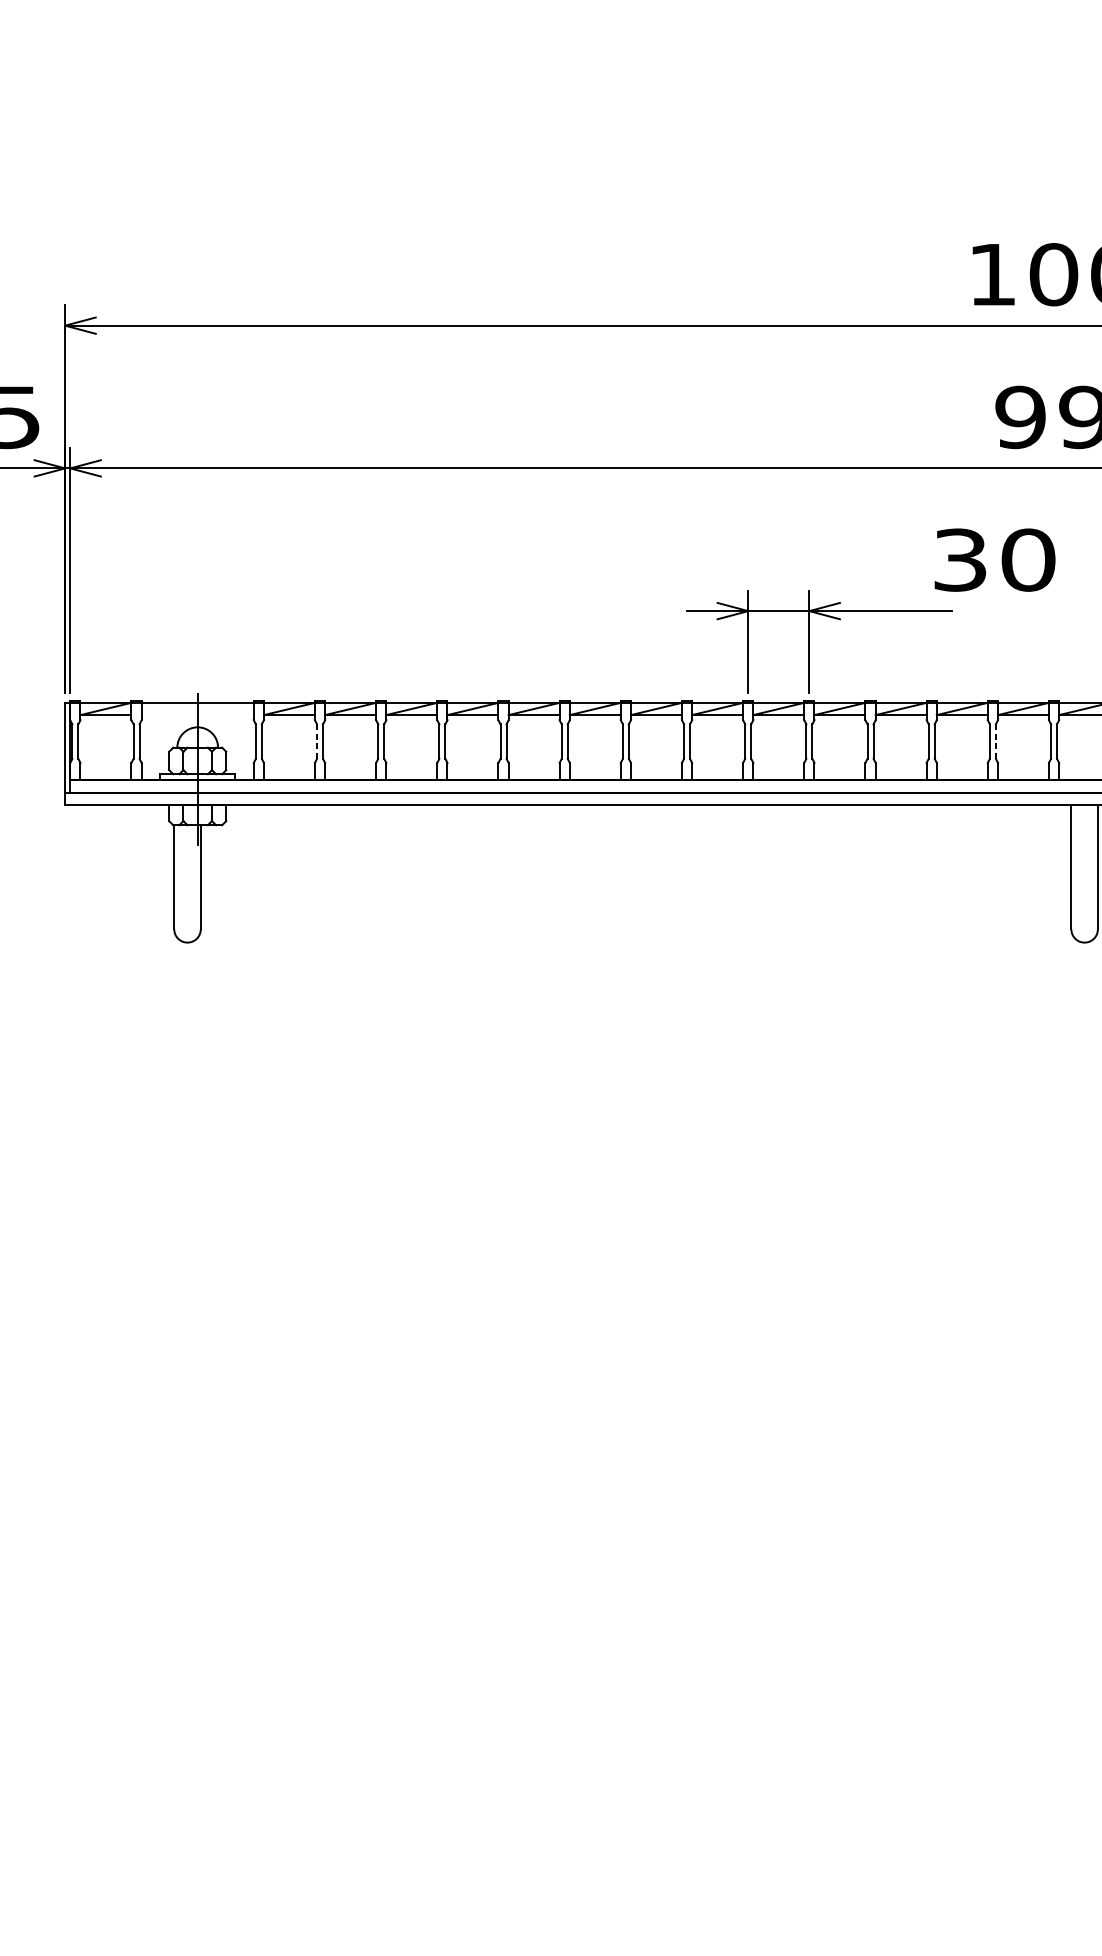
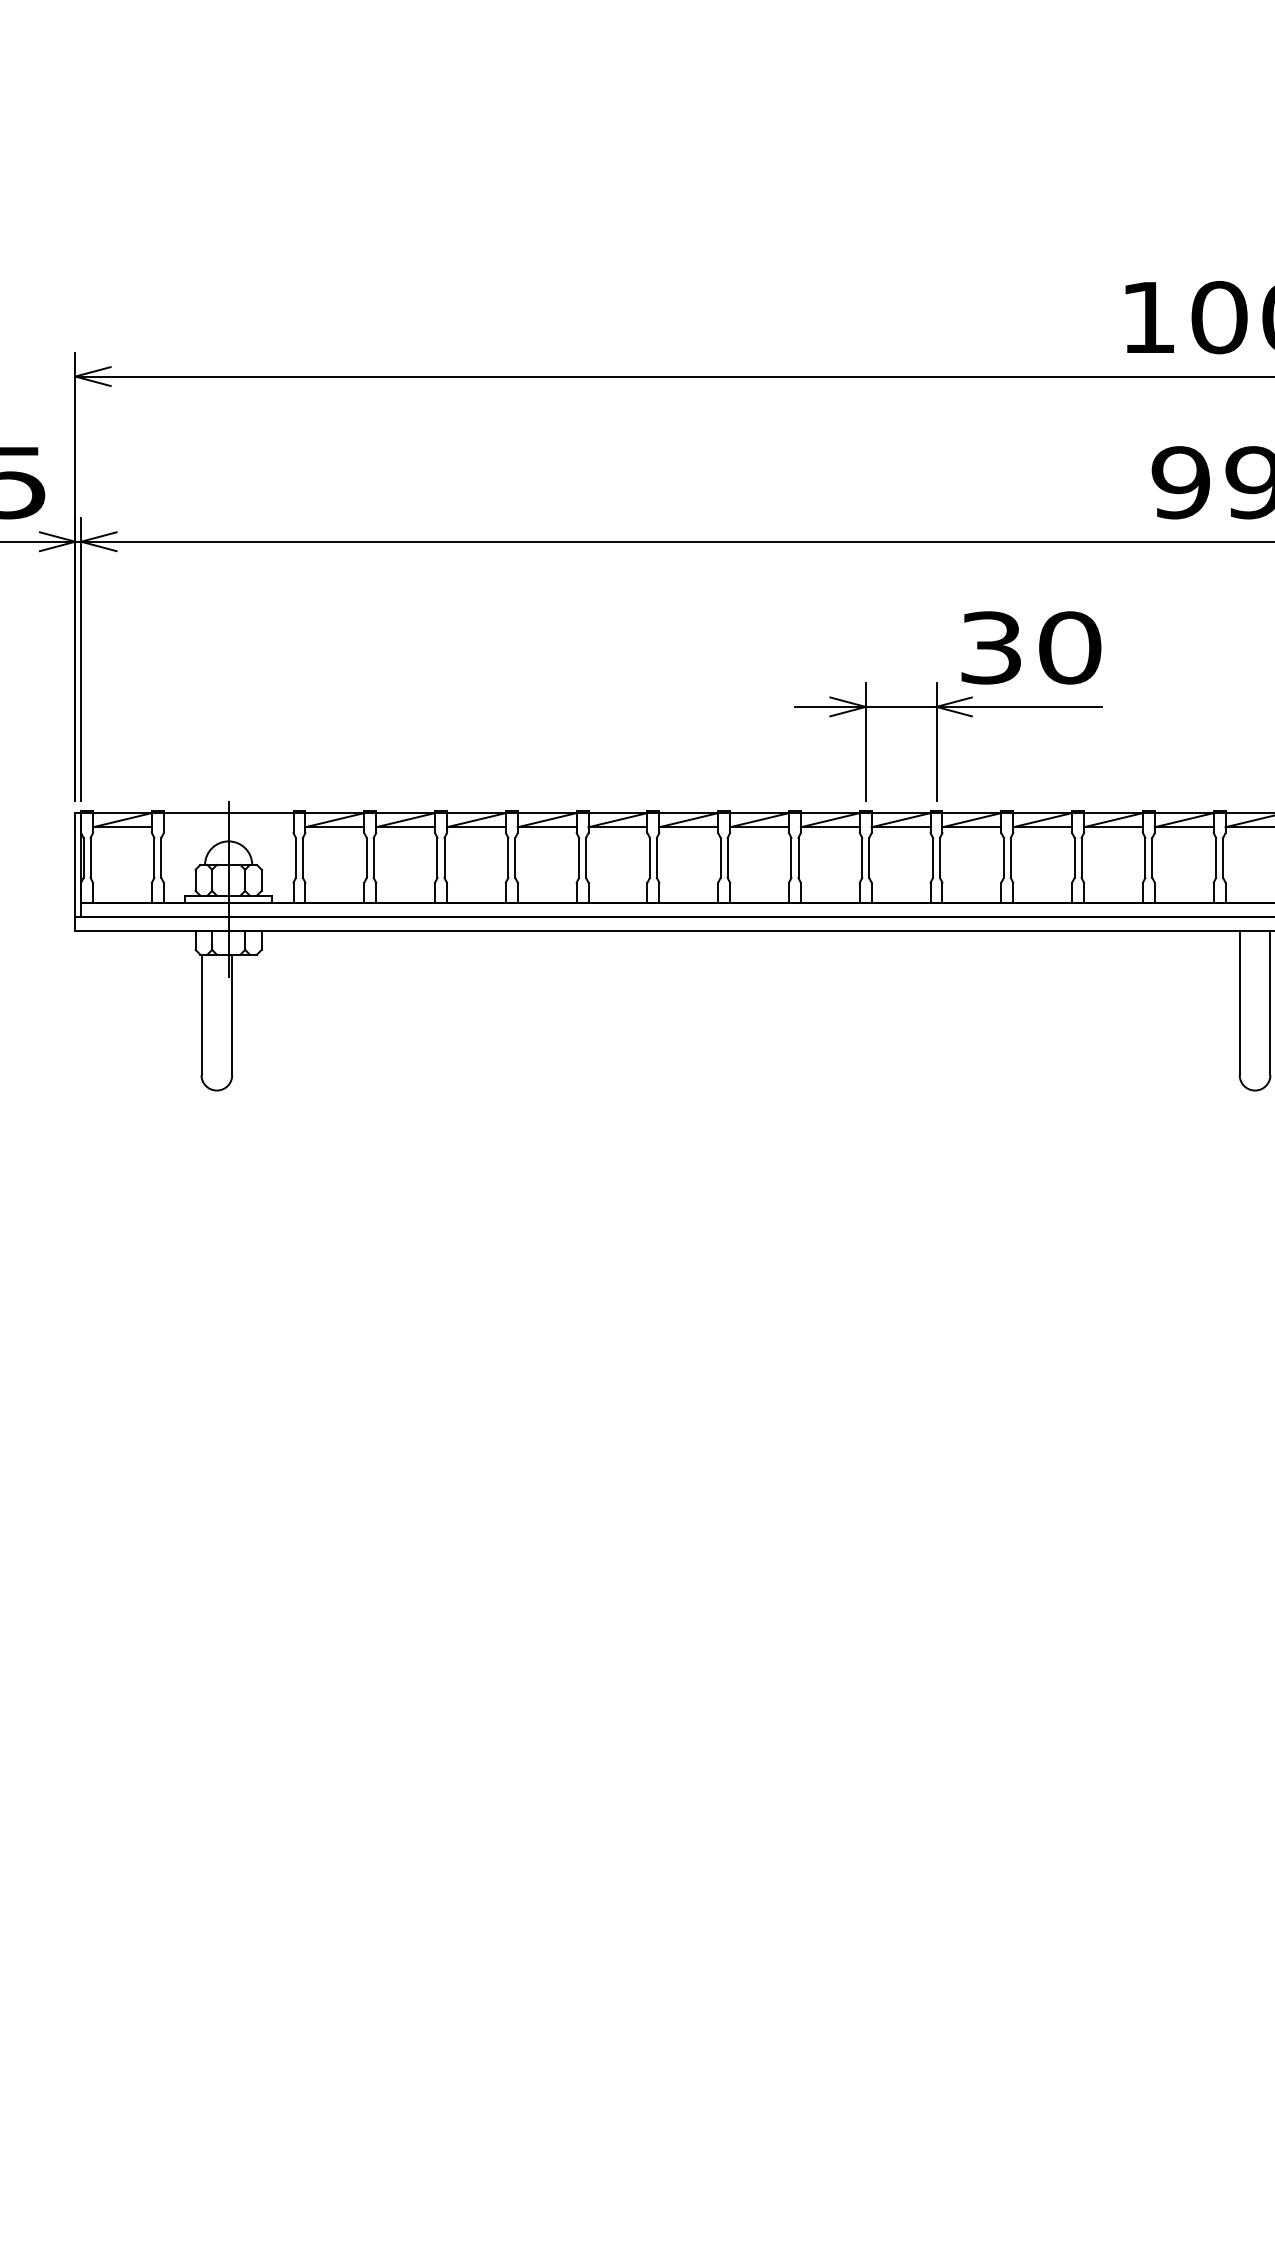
text: (995, 559) -> (1031, 647), moved
line: (996, 741) -> (1152, 857), dashed -> solid
line: (316, 742) -> (366, 858), dashed -> solid

